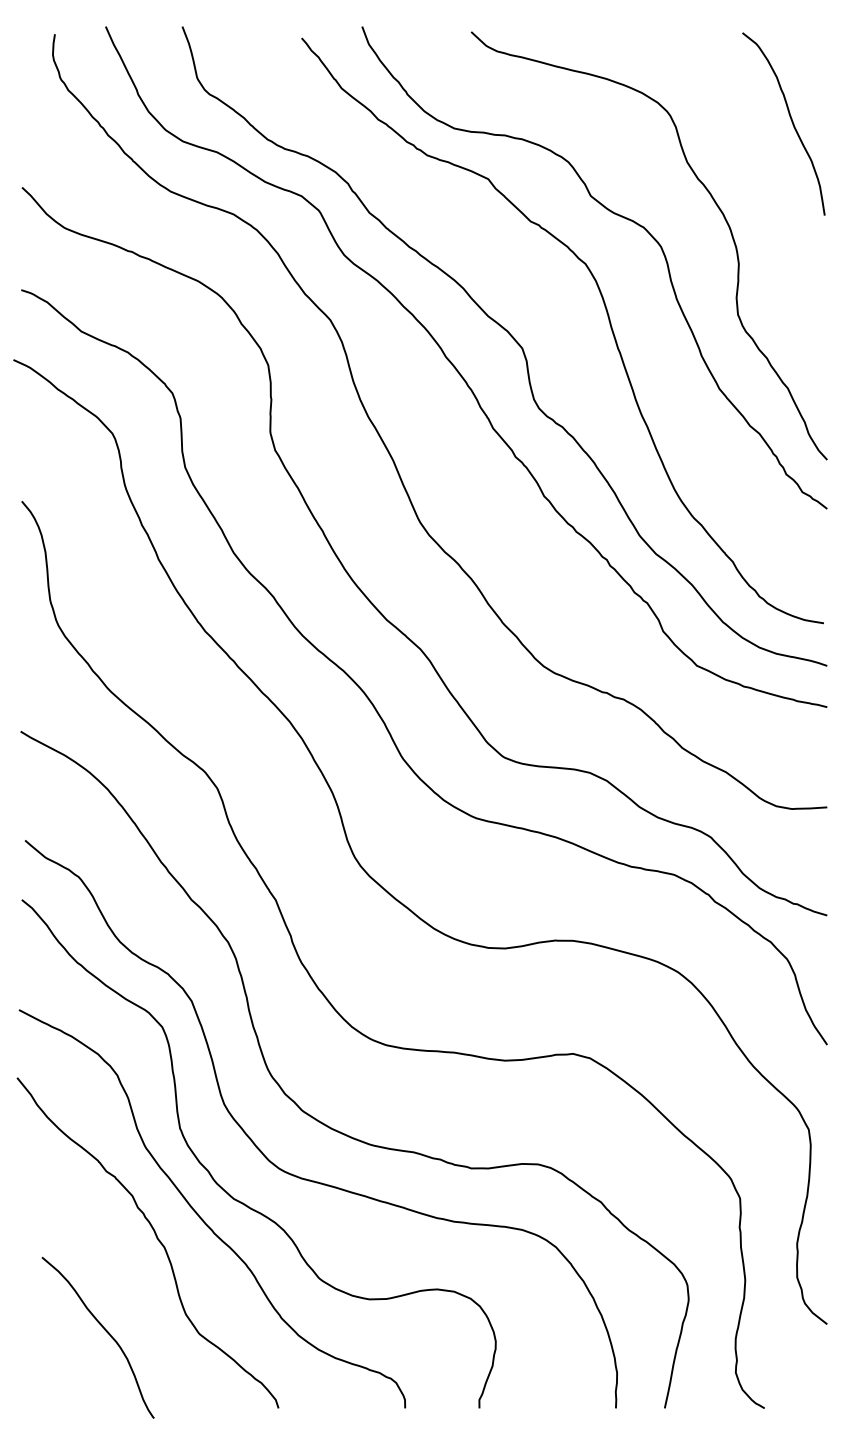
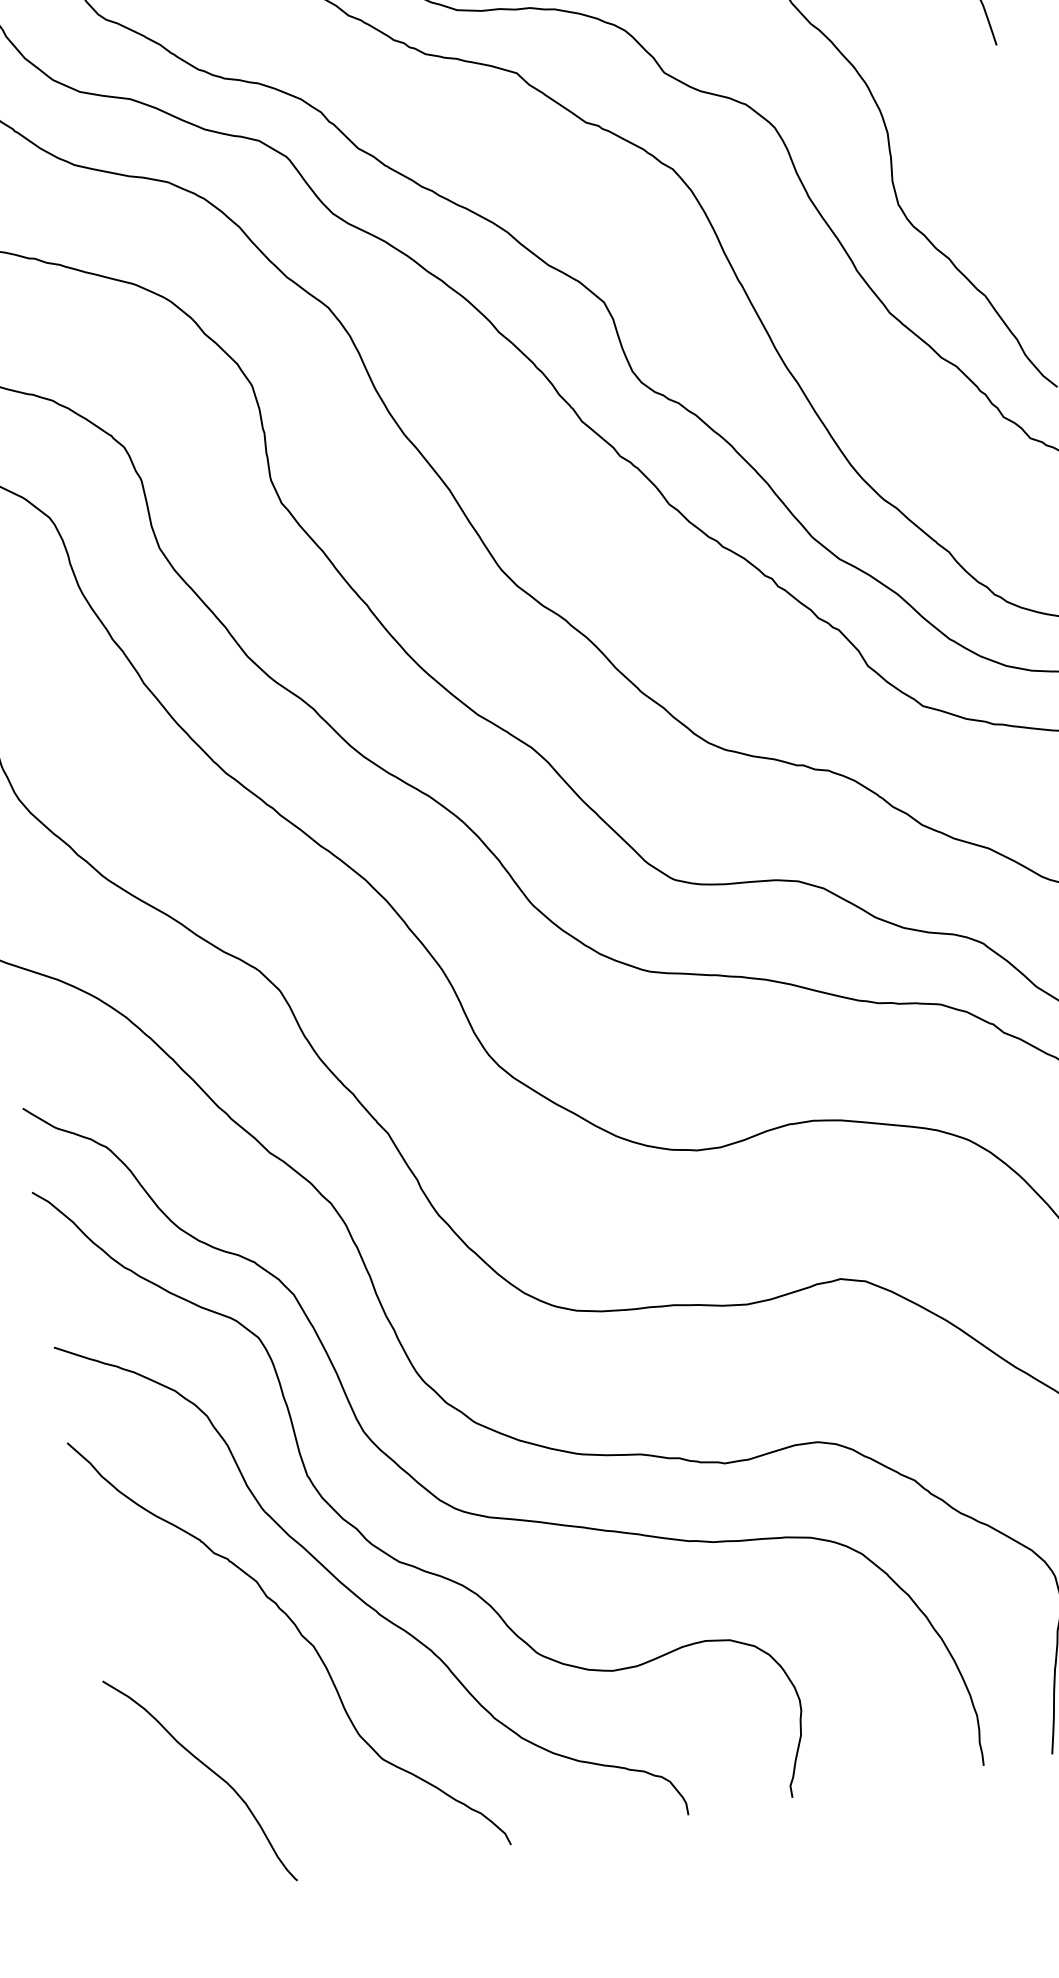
curve: (104, 1330) -> (207, 1769), moved

